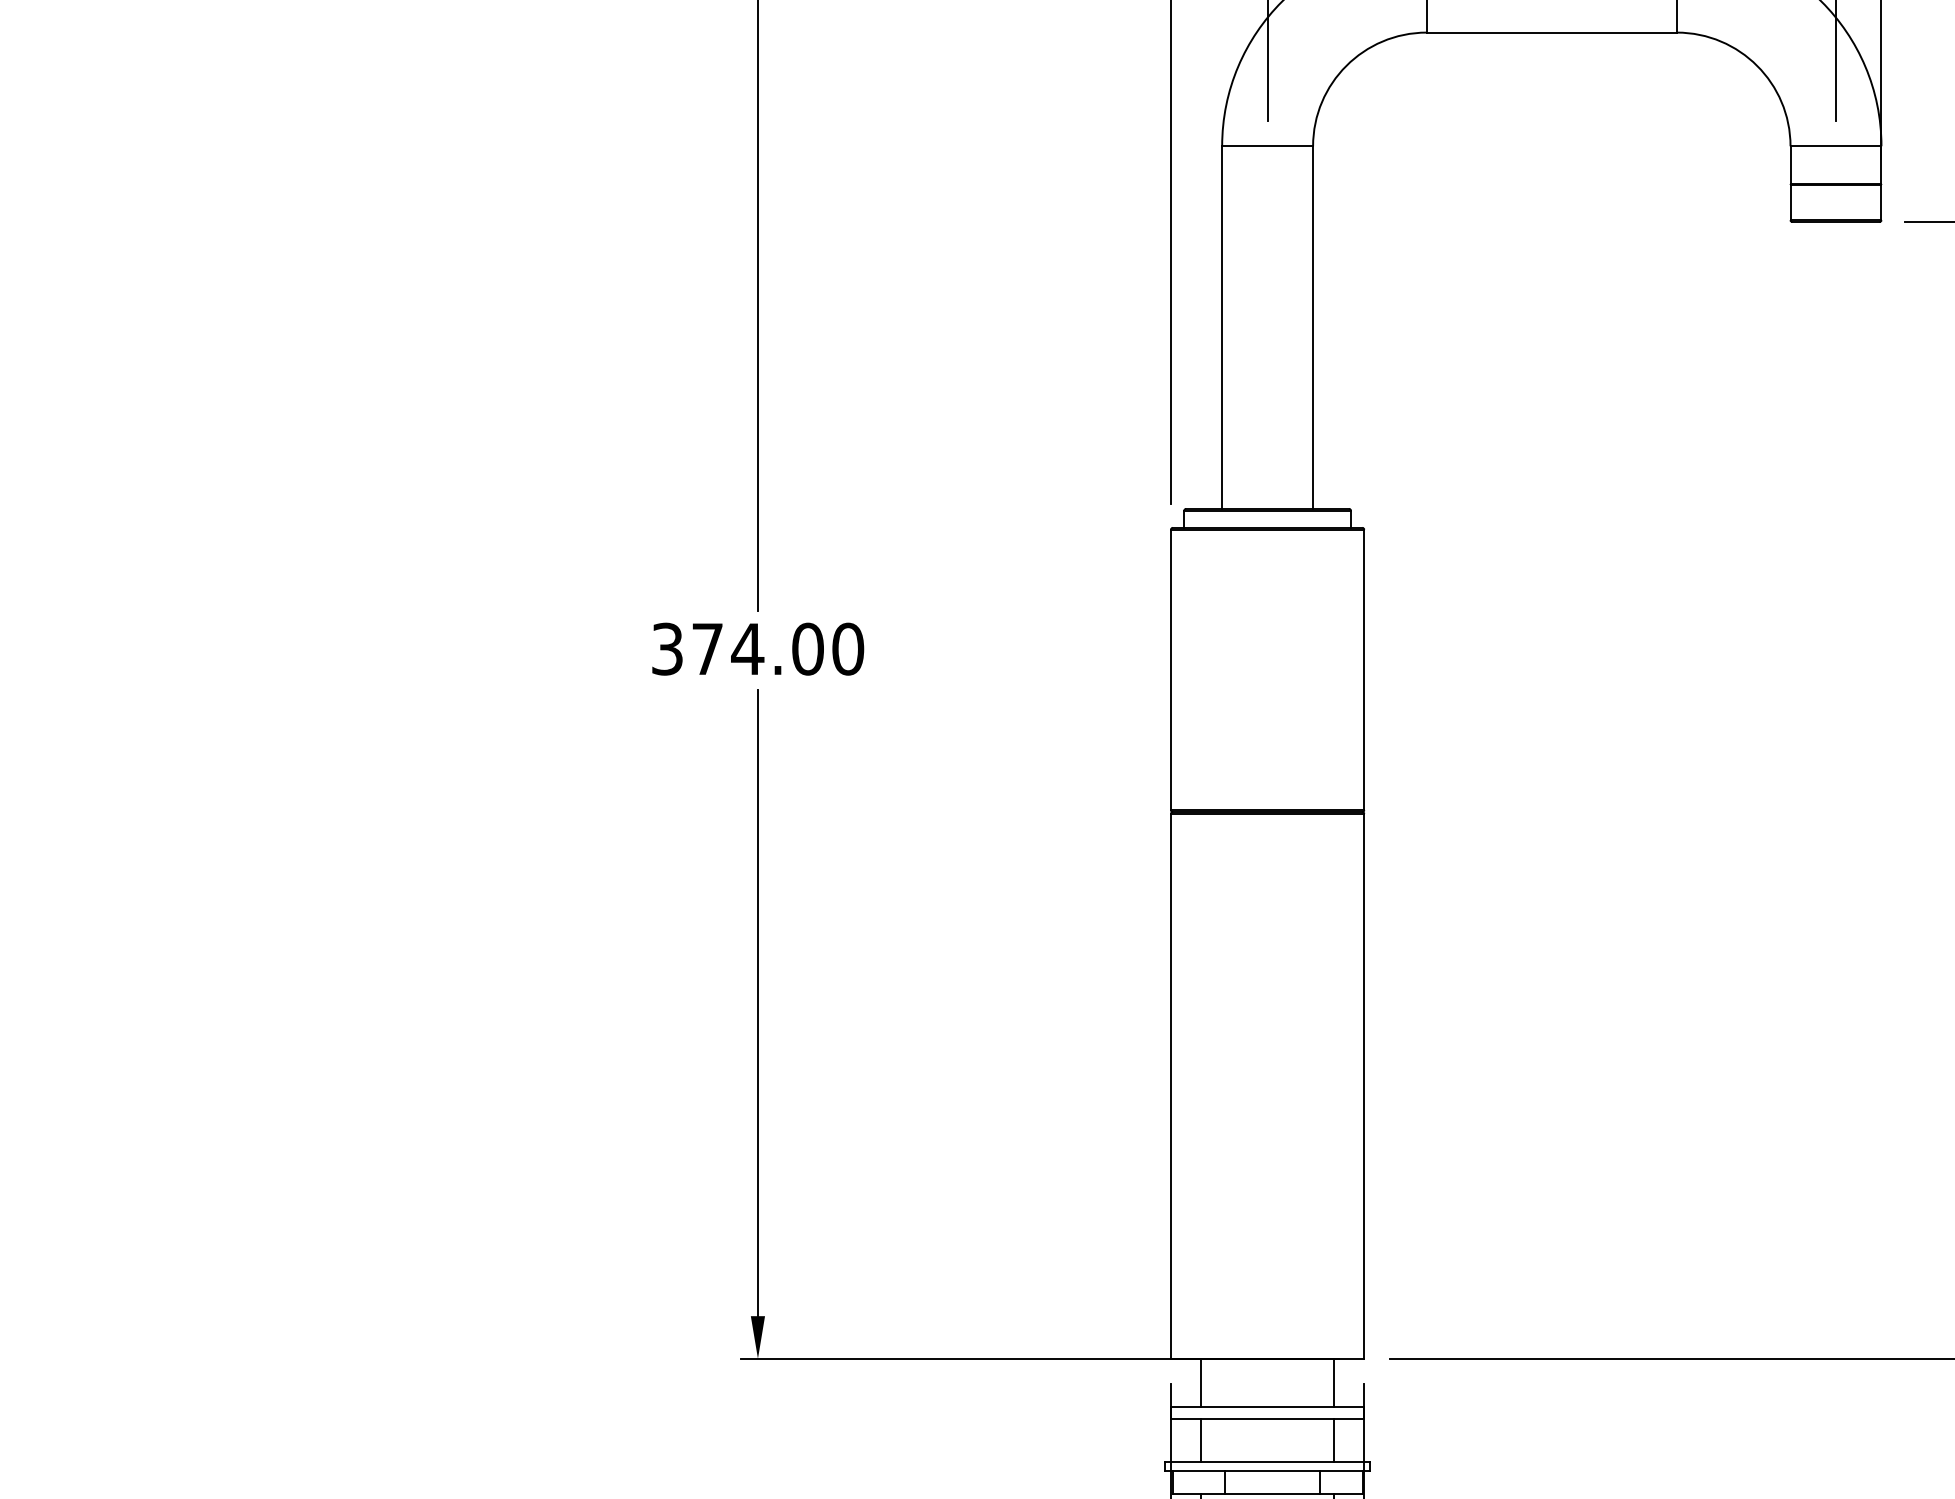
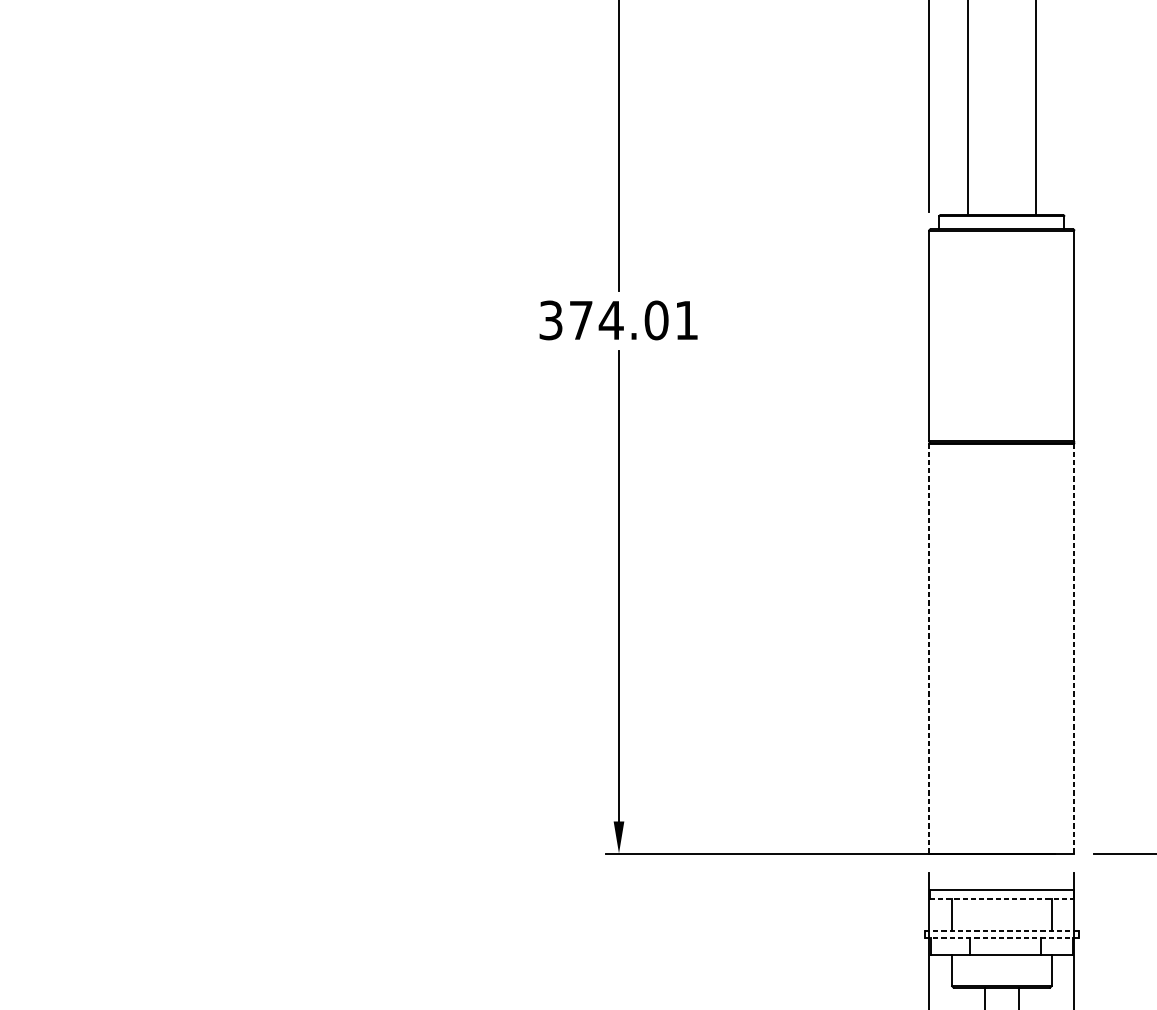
text: (848, 648) -> (687, 319), 374.00 -> 374.01
line: (1171, 1085) -> (929, 648), solid -> dashed
line: (1364, 1085) -> (1074, 648), solid -> dashed
line: (1201, 1382) -> (952, 871), removed
line: (1333, 1382) -> (1051, 871), removed
line: (1268, 1418) -> (1002, 898), solid -> dashed
line: (1267, 1461) -> (1001, 930), solid -> dashed
line: (1267, 1471) -> (1001, 938), solid -> dashed

